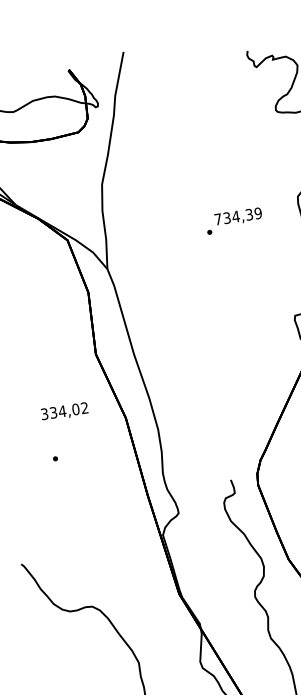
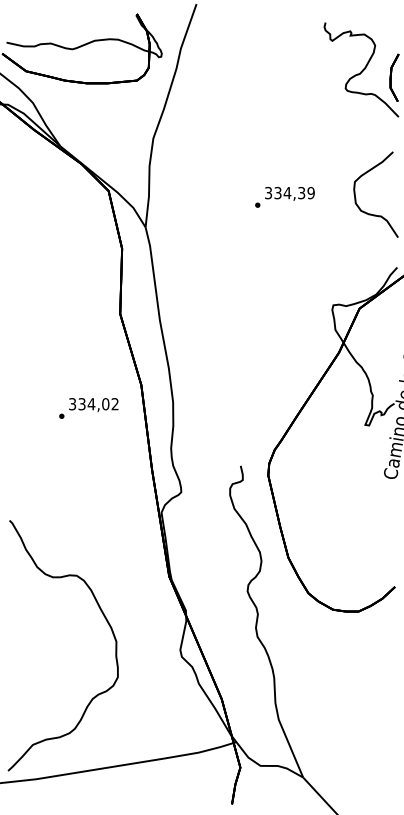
text: (218, 218) -> (268, 192), 734,39 -> 334,39
text: (64, 411) -> (93, 404), moved

